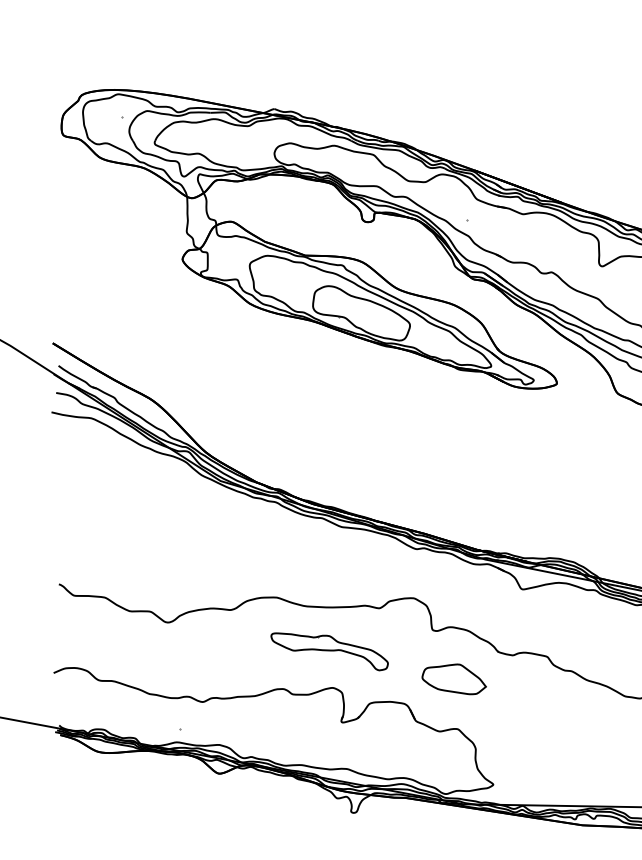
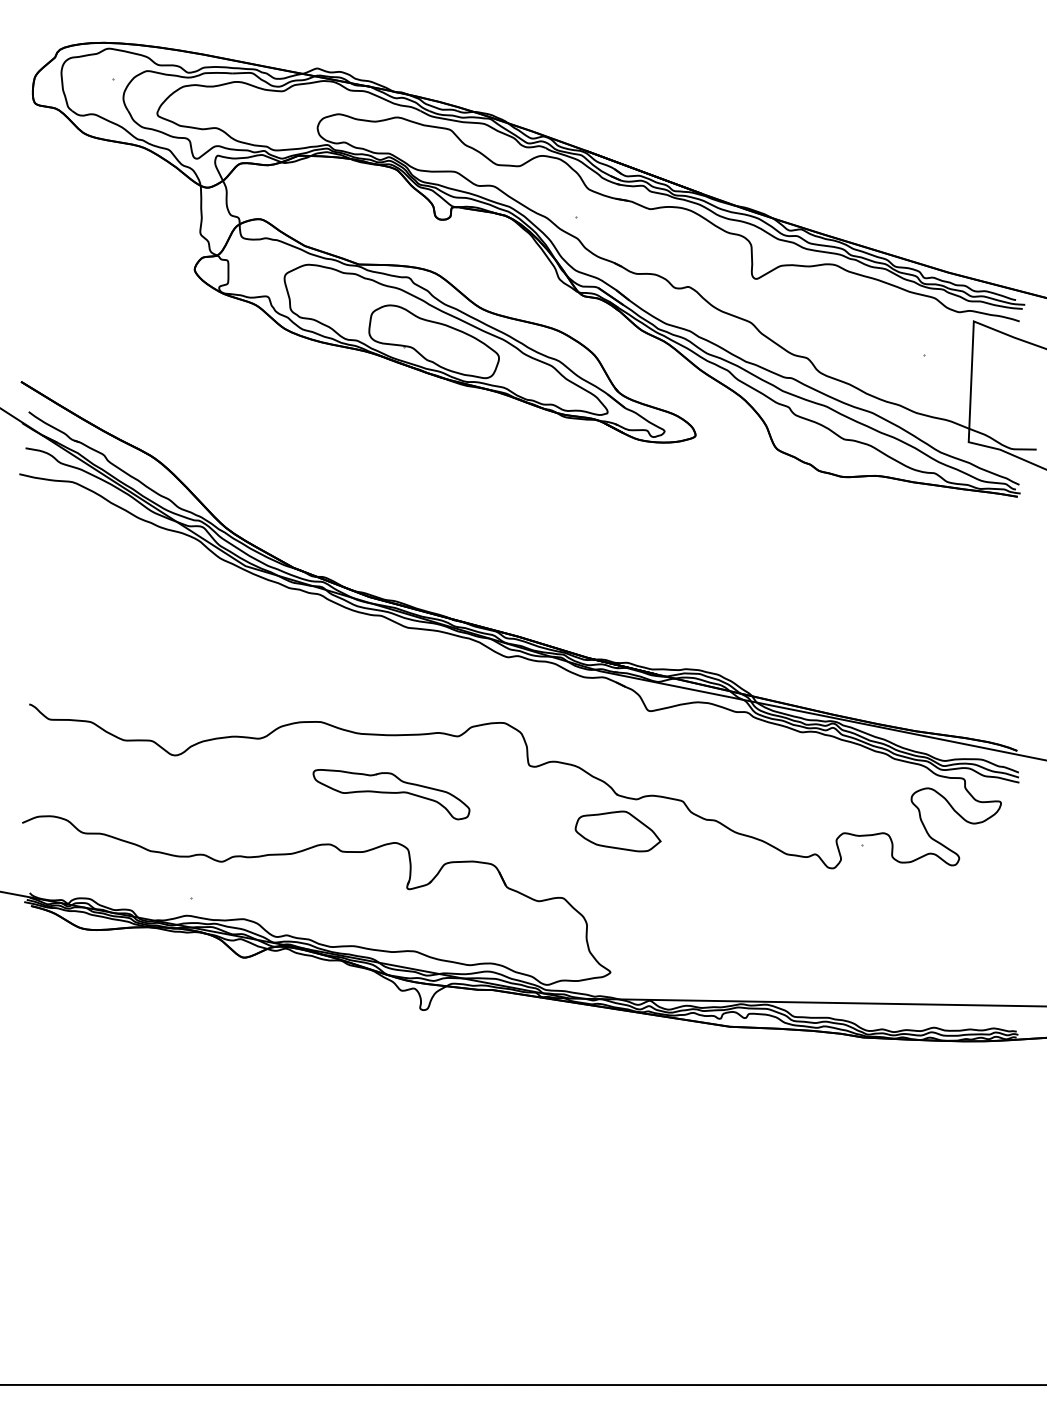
part: (453, 679) -> (617, 831), moved

